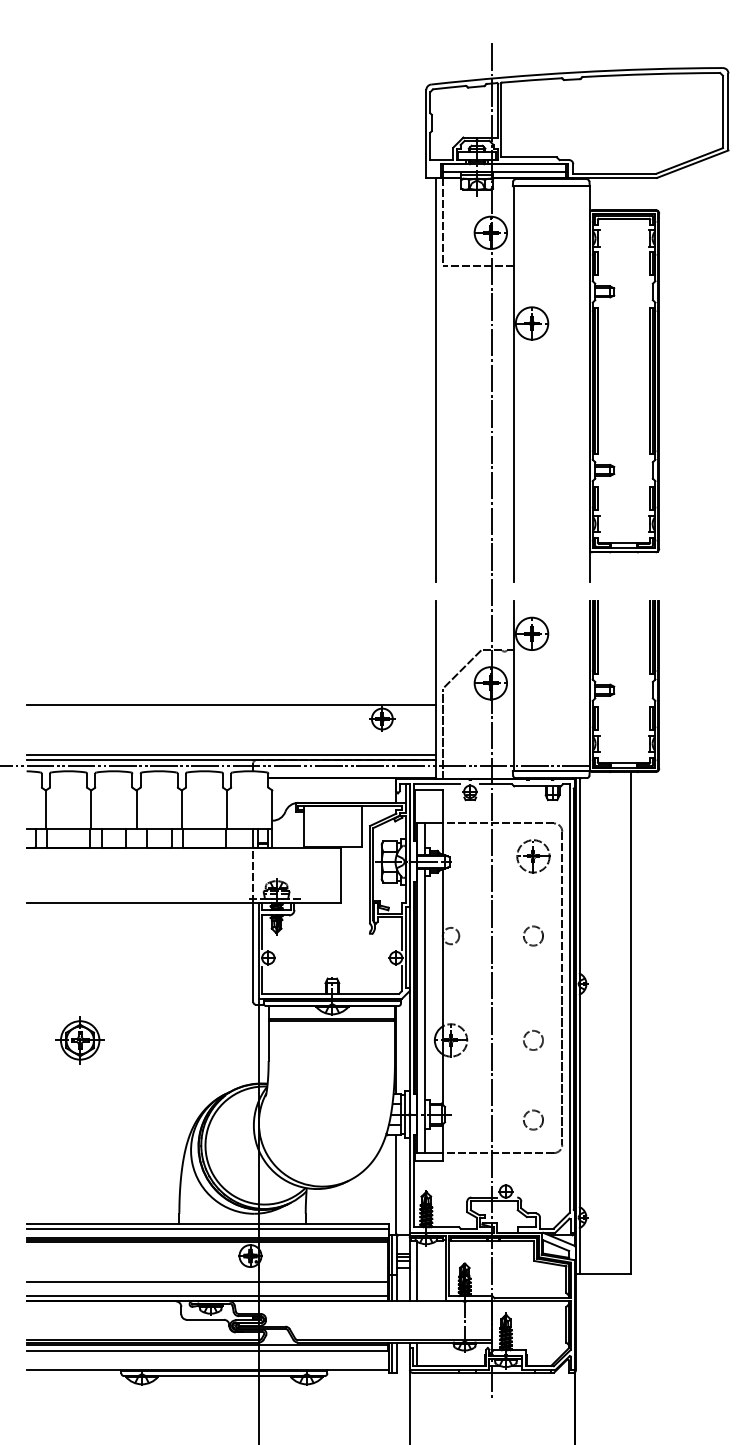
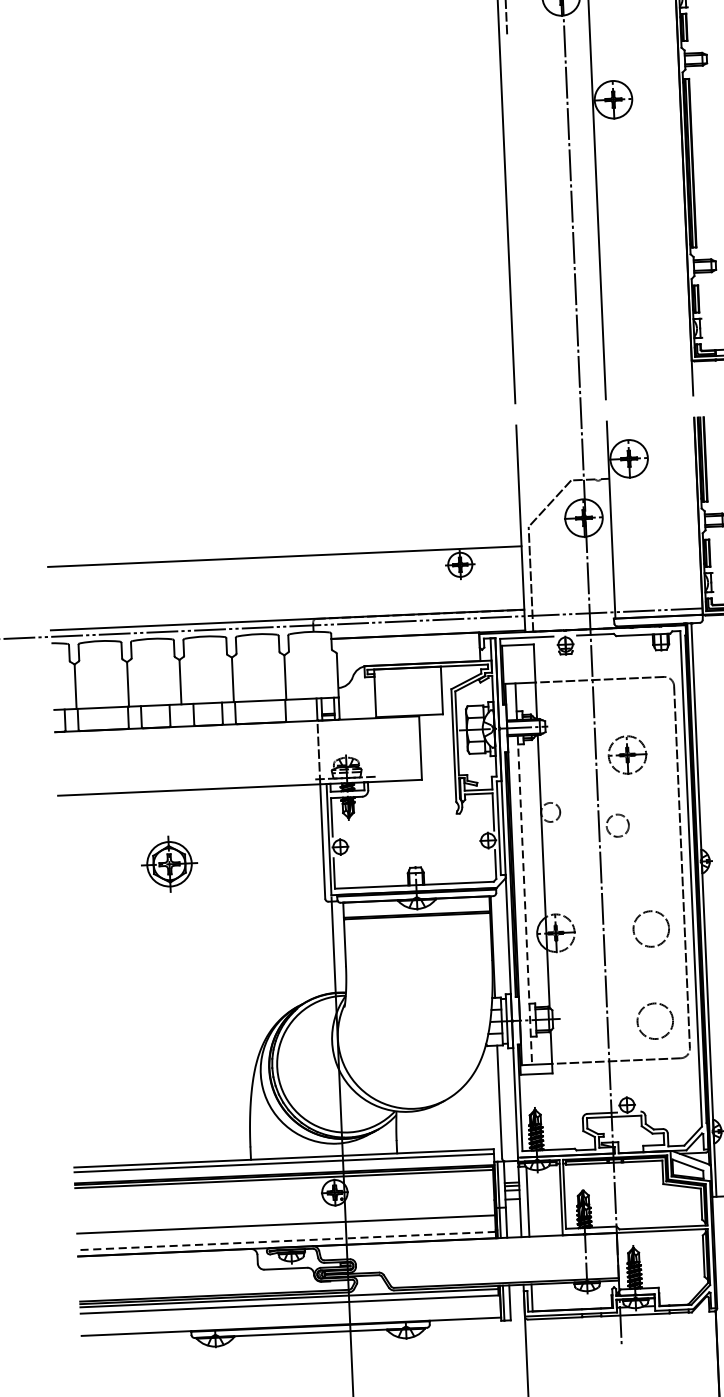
line: (478, 265) -> (548, 35), removed
line: (230, 754) -> (286, 613), removed
part: (533, 856) -> (627, 755), moved
circle: (533, 935) -> (617, 825), moved
line: (425, 1011) -> (524, 900), solid -> dashed
part: (79, 1040) -> (168, 864), moved
circle: (533, 1040) -> (651, 929), size x1.6
circle: (533, 1119) -> (655, 1020), size x1.6
line: (207, 1295) -> (287, 1240), solid -> dashed

